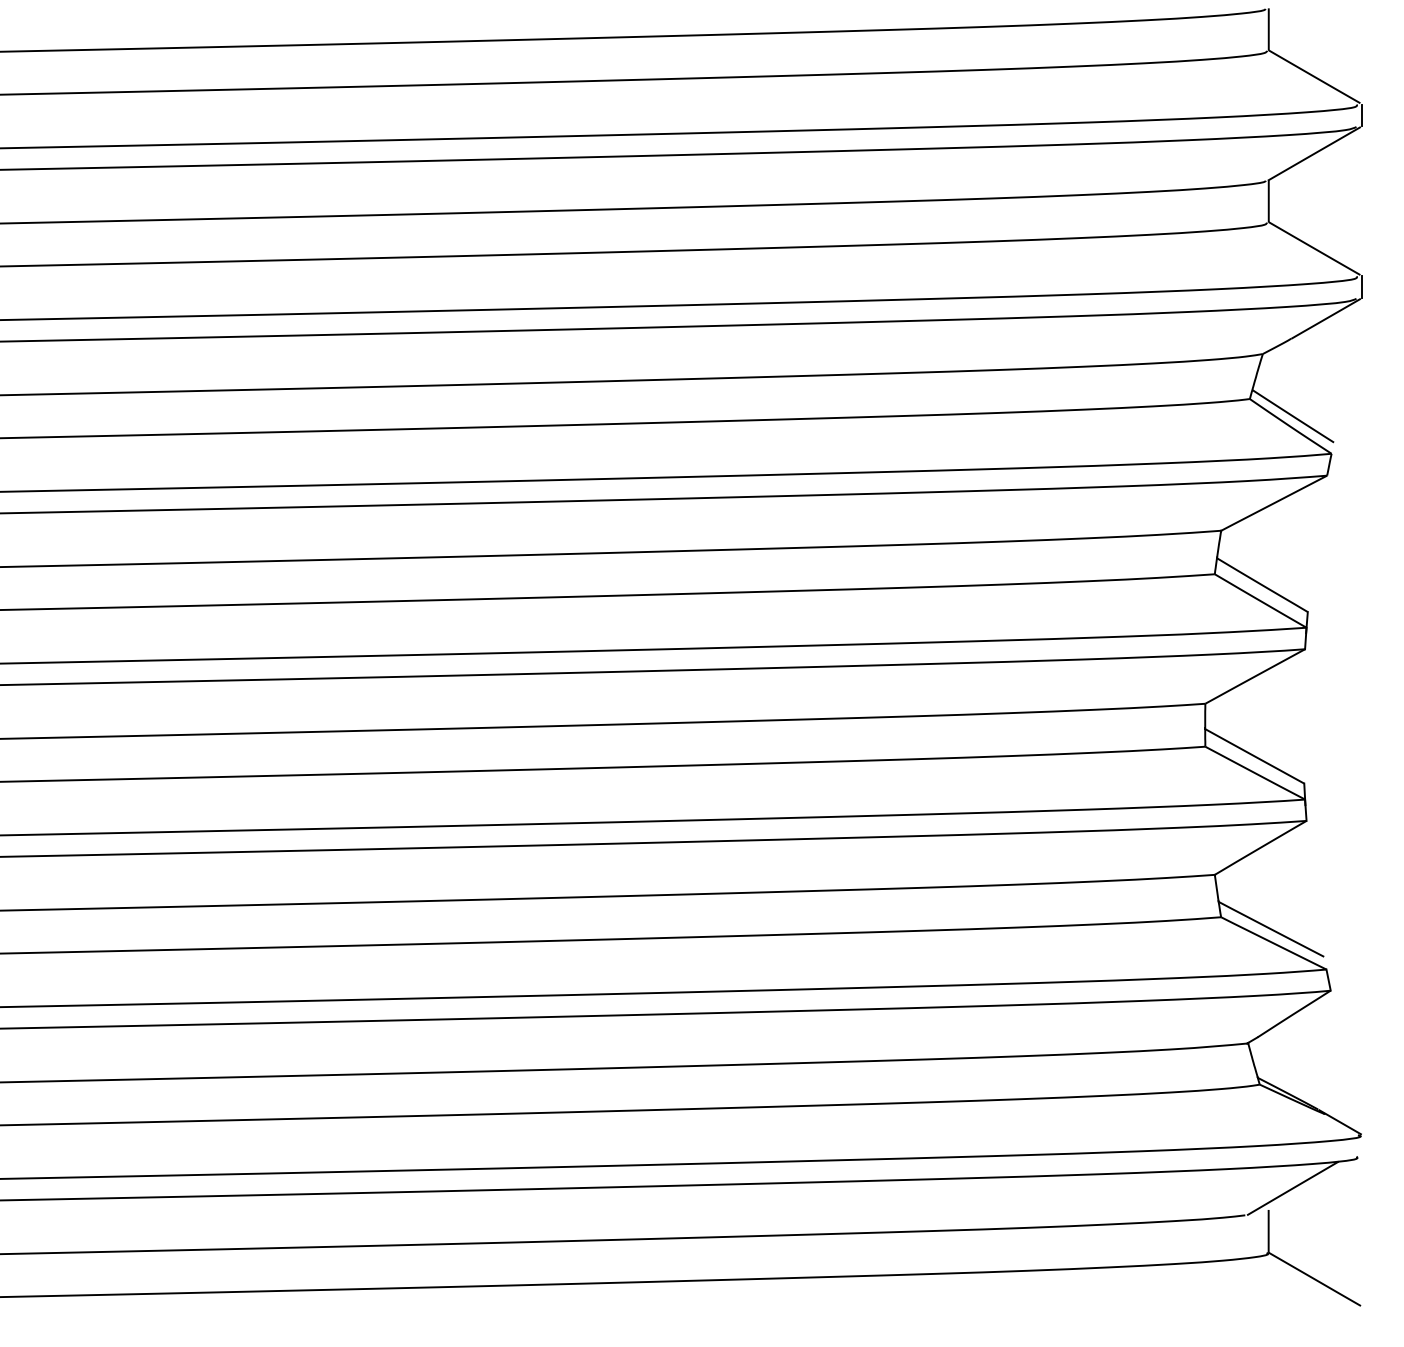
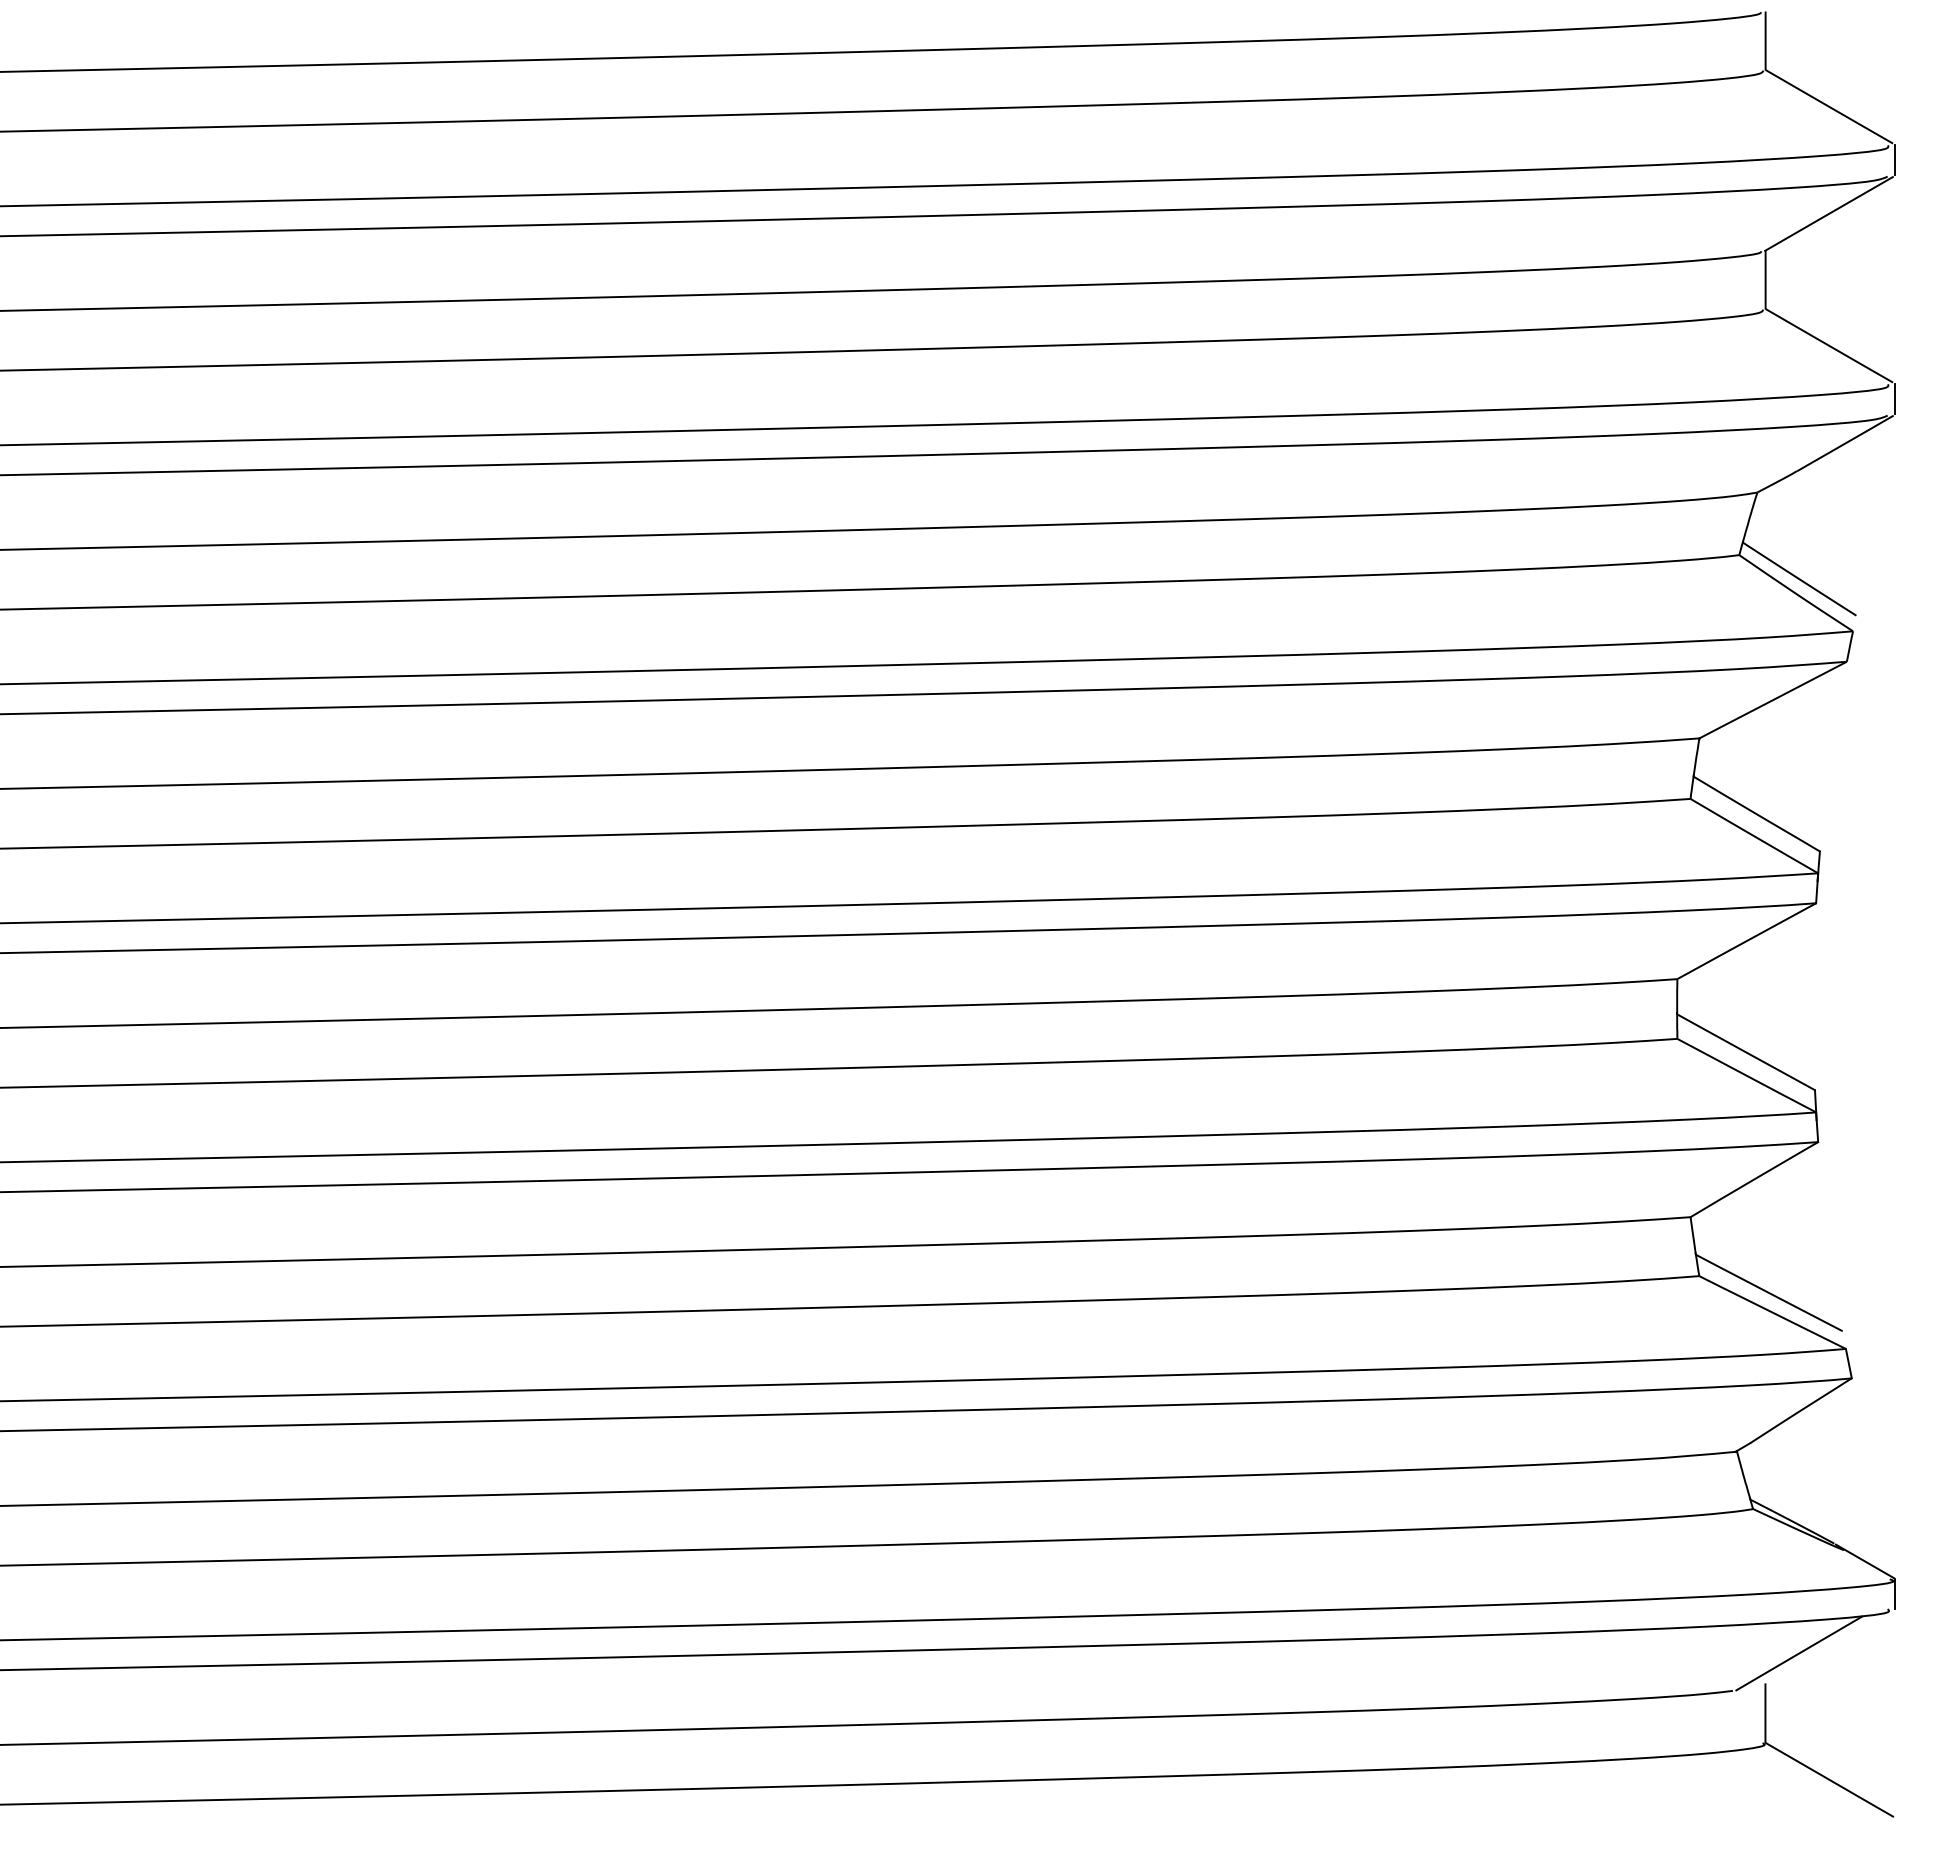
line: (1361, 1146) -> (1894, 1594), added

